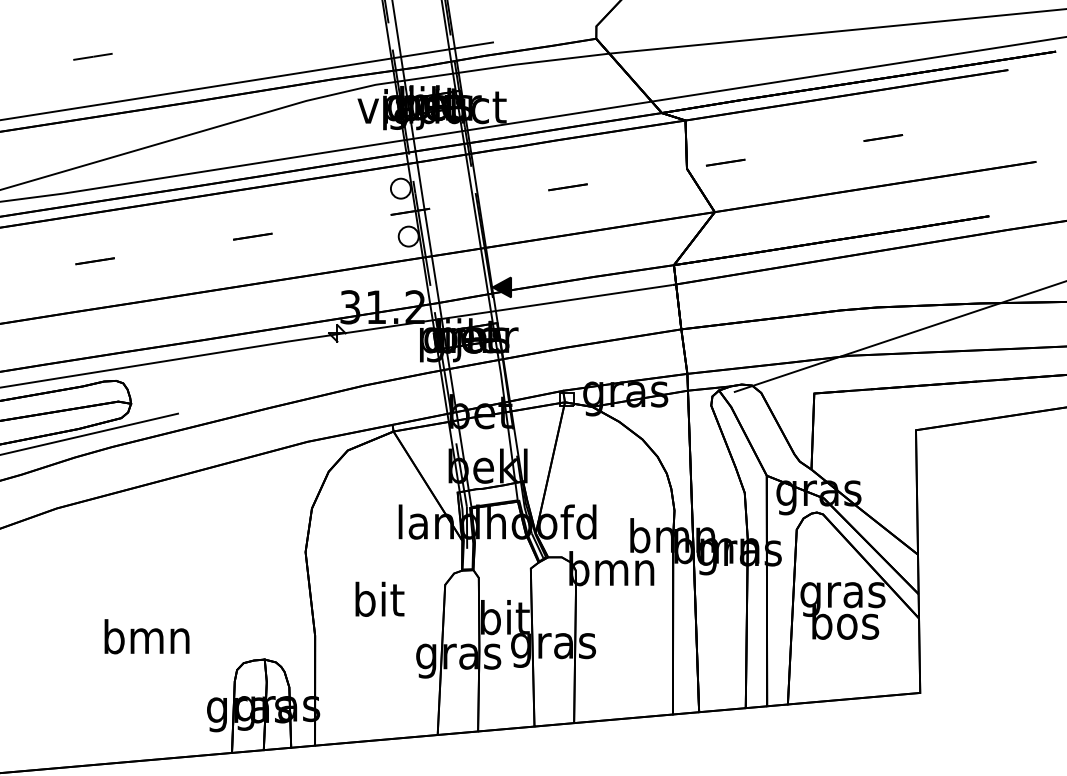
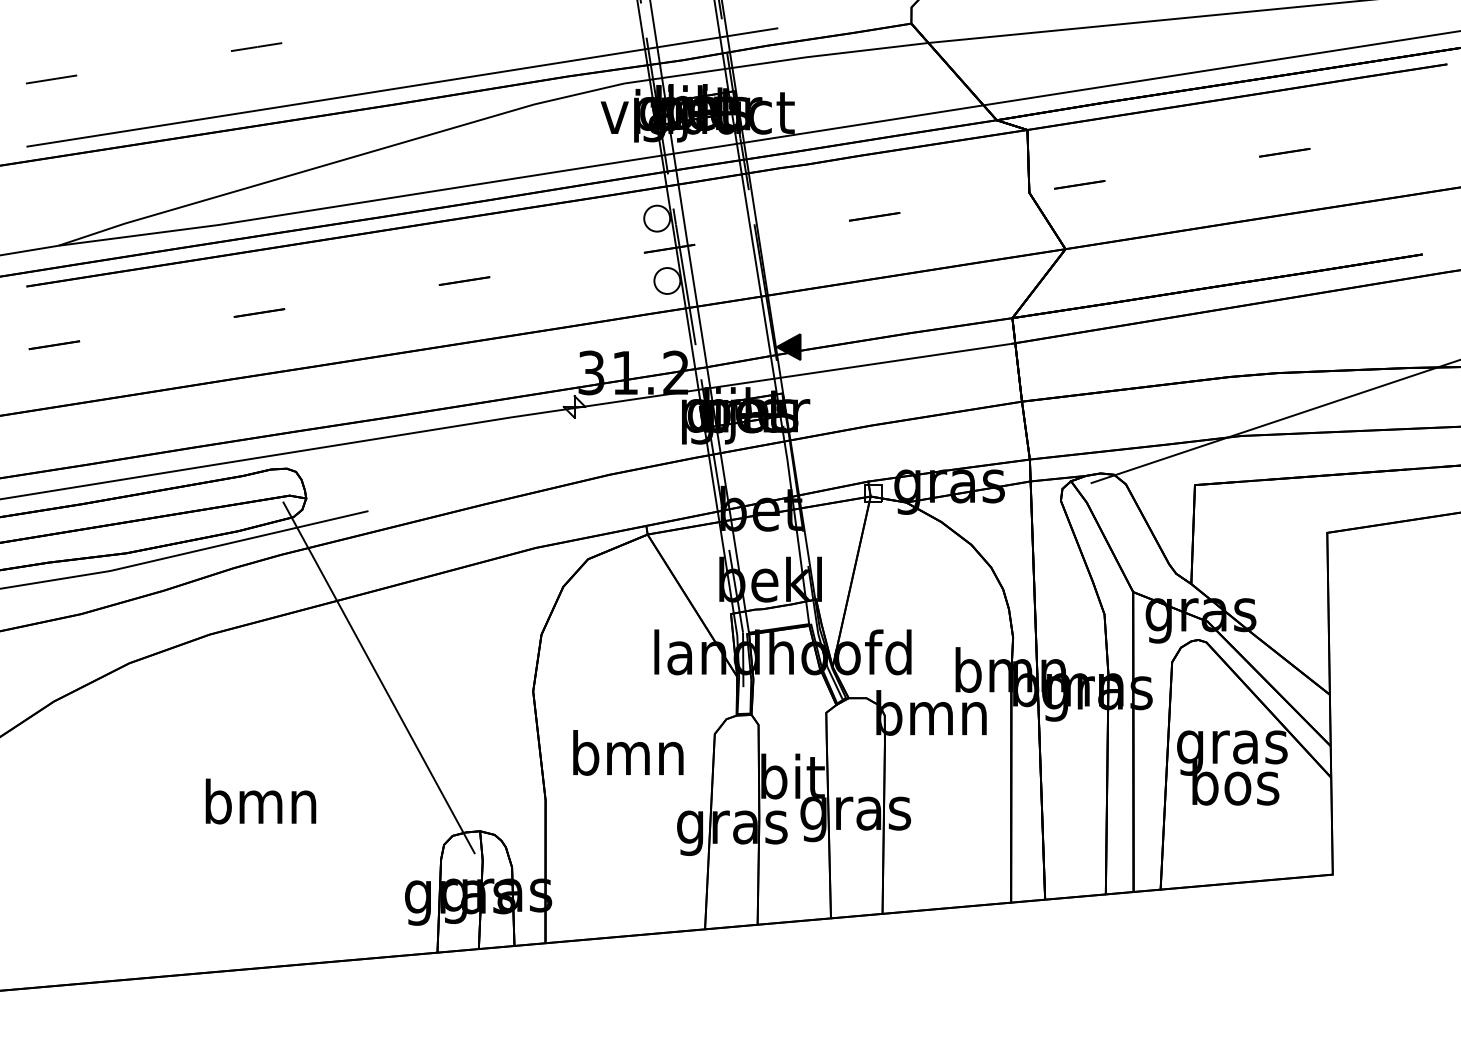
line: (186, 541) -> (378, 677), added
text: (378, 599) -> (628, 752), bit -> bmn
text: (146, 636) -> (260, 801), moved

